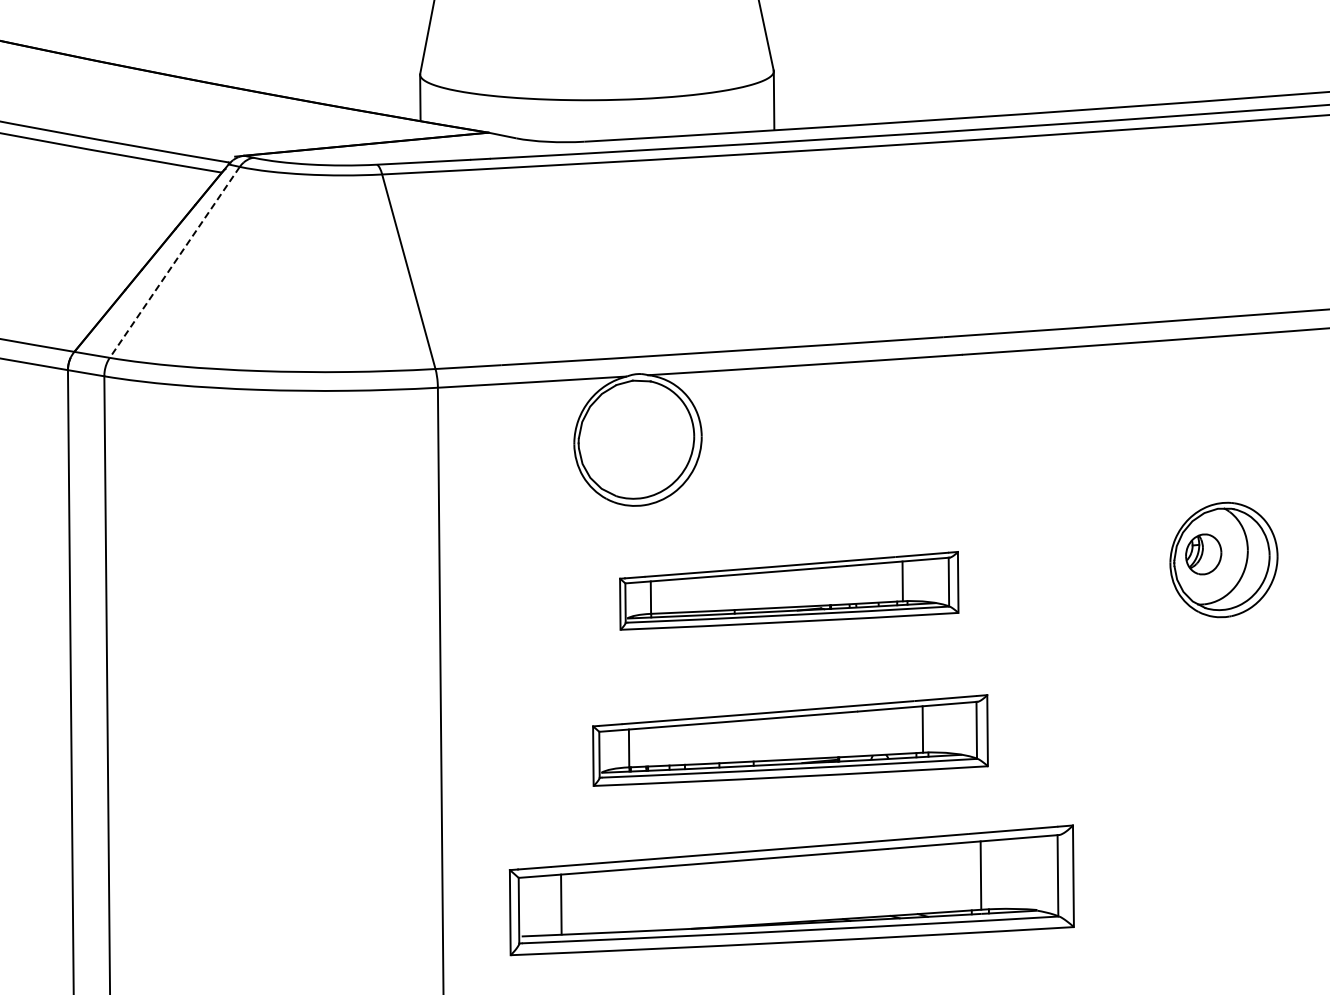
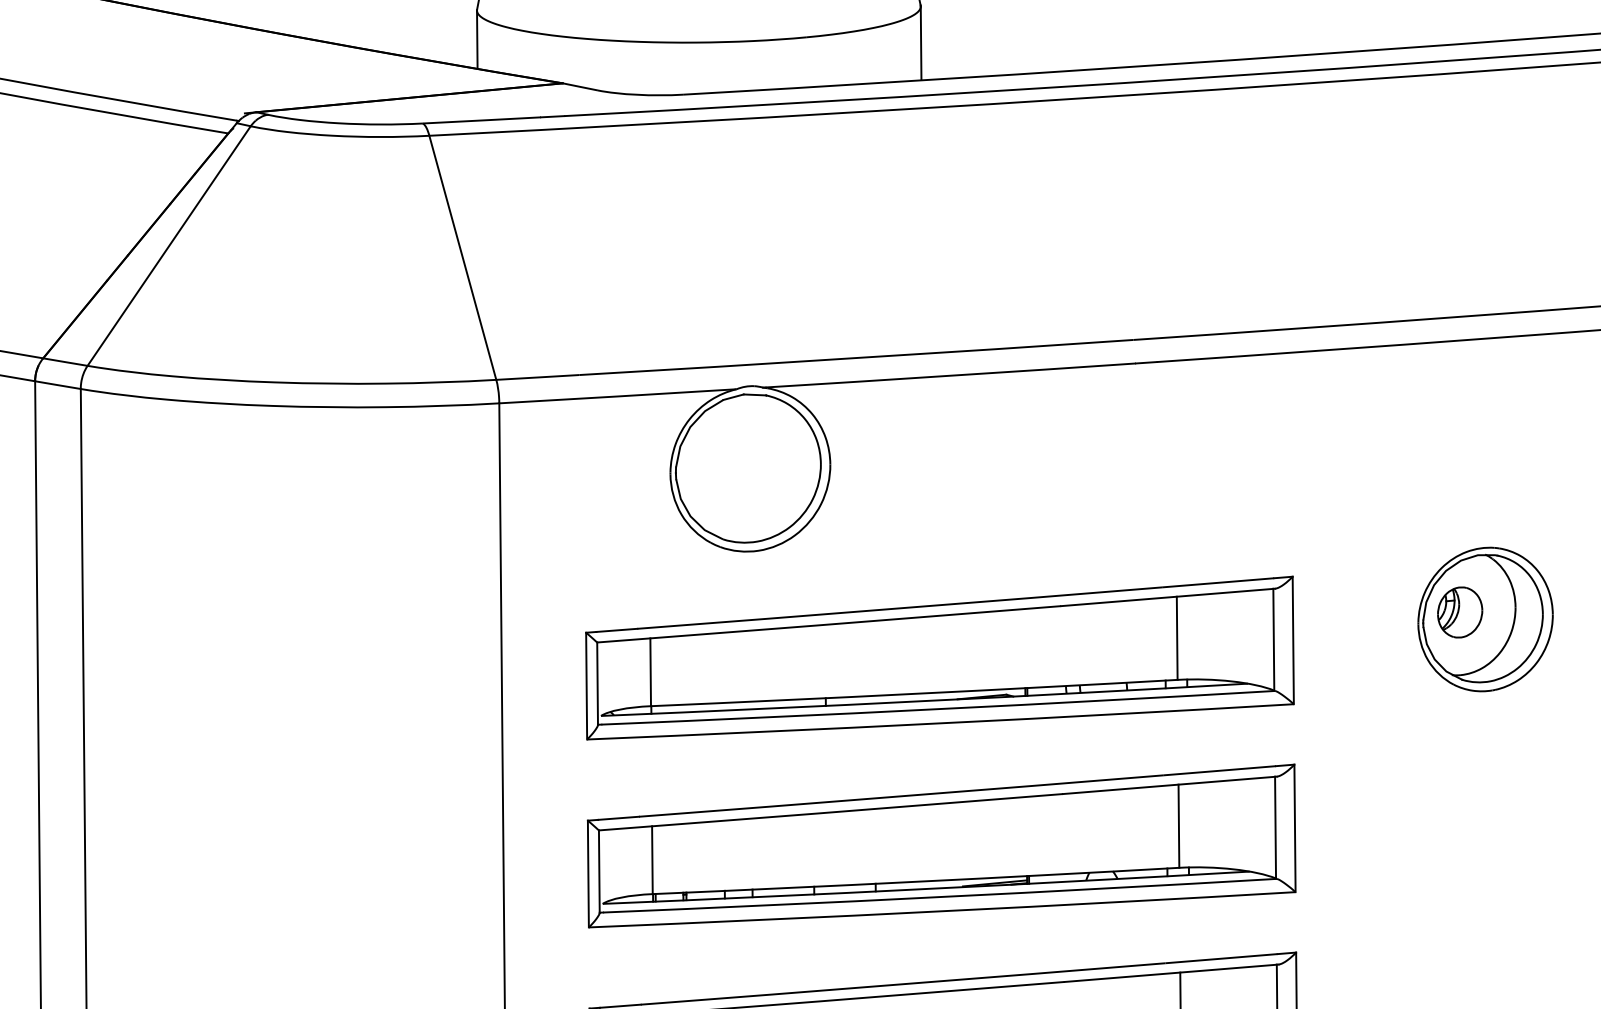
line: (174, 262) -> (168, 246), dashed -> solid
part: (789, 590) -> (940, 657), size x1.67
part: (790, 740) -> (941, 845), size x1.43

